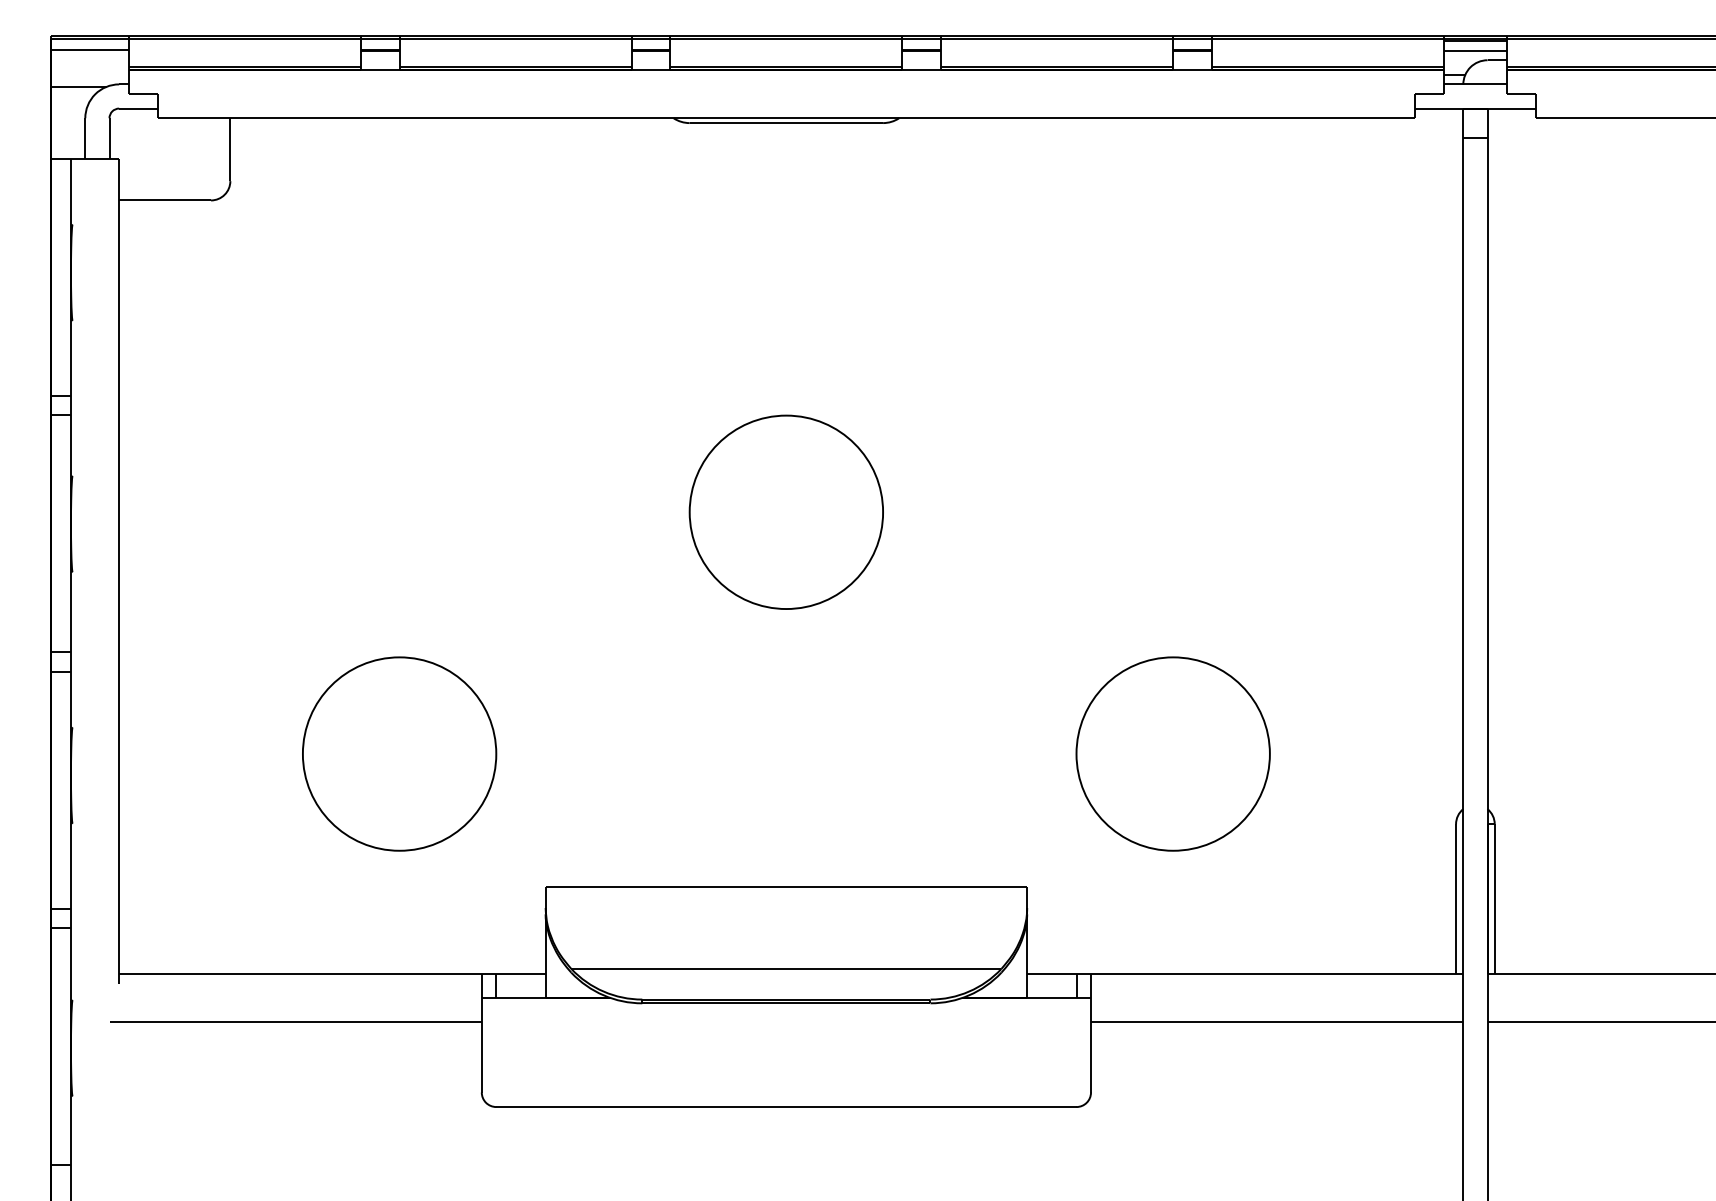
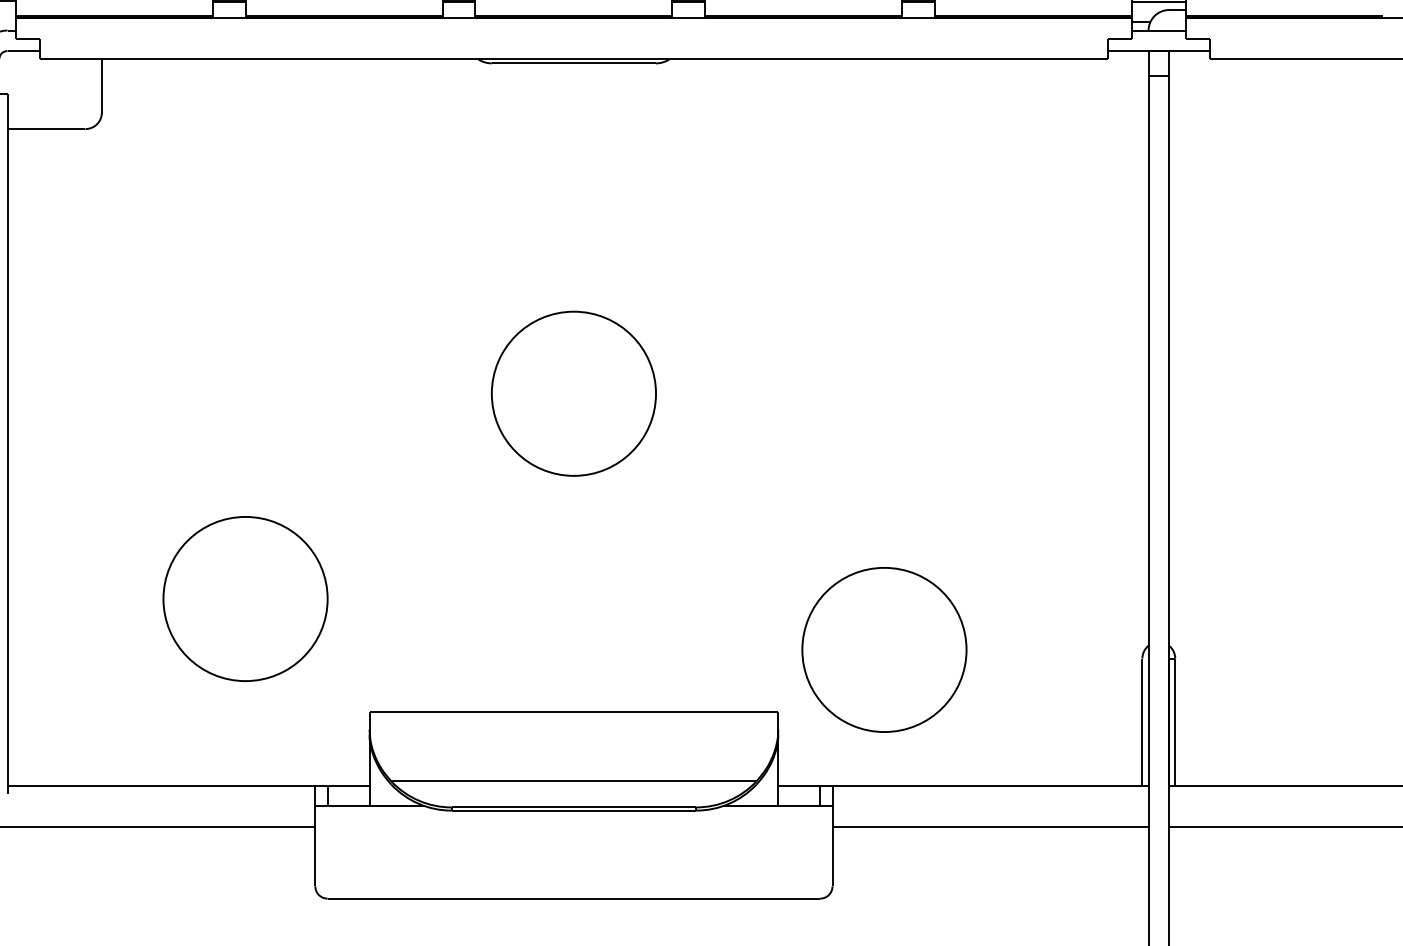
part: (1172, 753) -> (883, 649), moved

